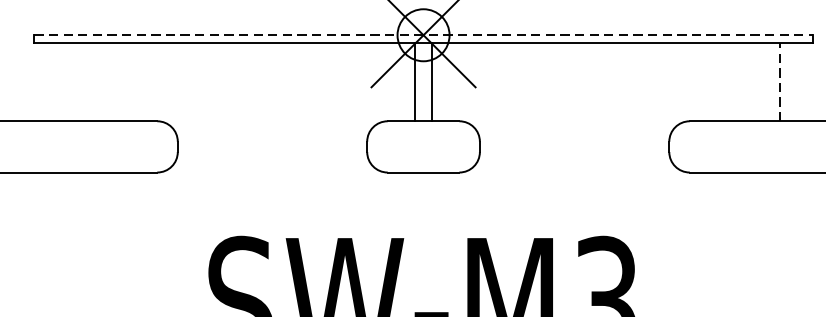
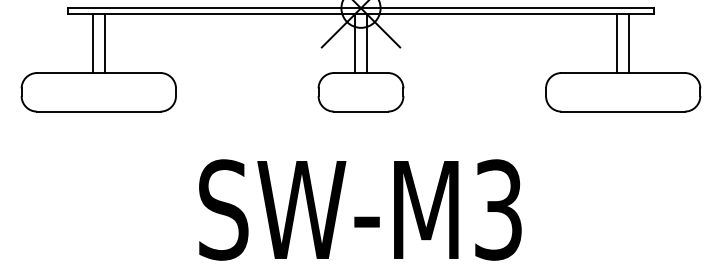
line: (424, 35) -> (361, 8), dashed -> solid
line: (66, 82) -> (92, 43), added
line: (84, 82) -> (105, 43), added
line: (764, 82) -> (617, 43), added
line: (780, 82) -> (629, 43), dashed -> solid

